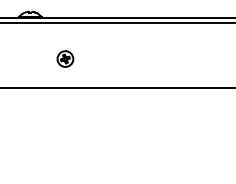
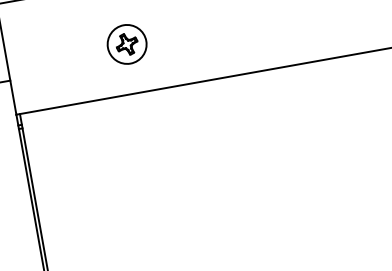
part: (65, 58) -> (127, 43), size x1.43

